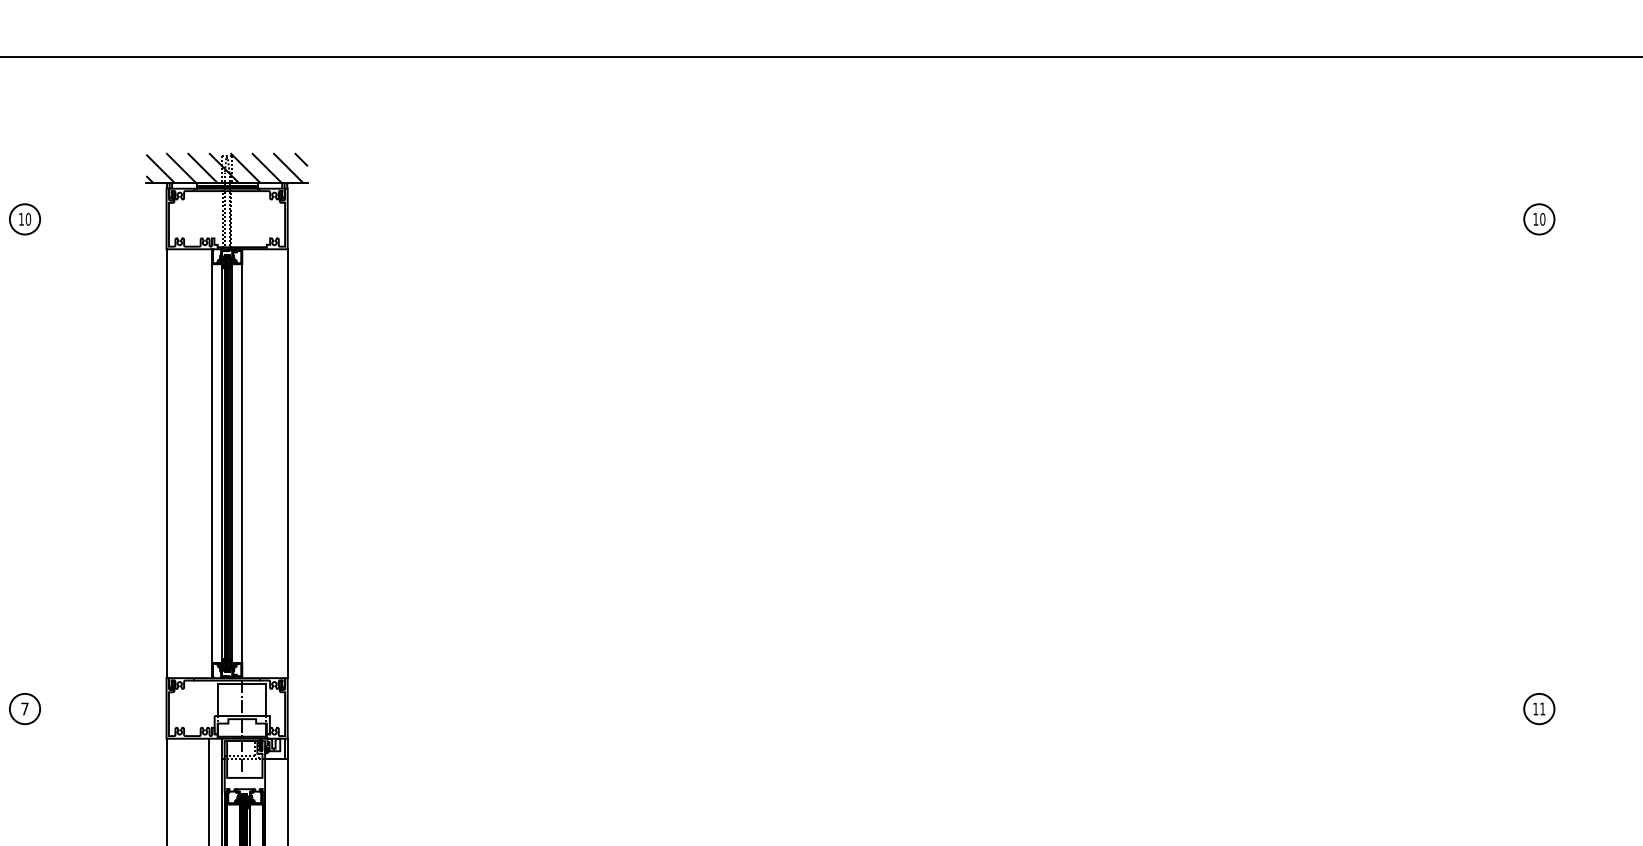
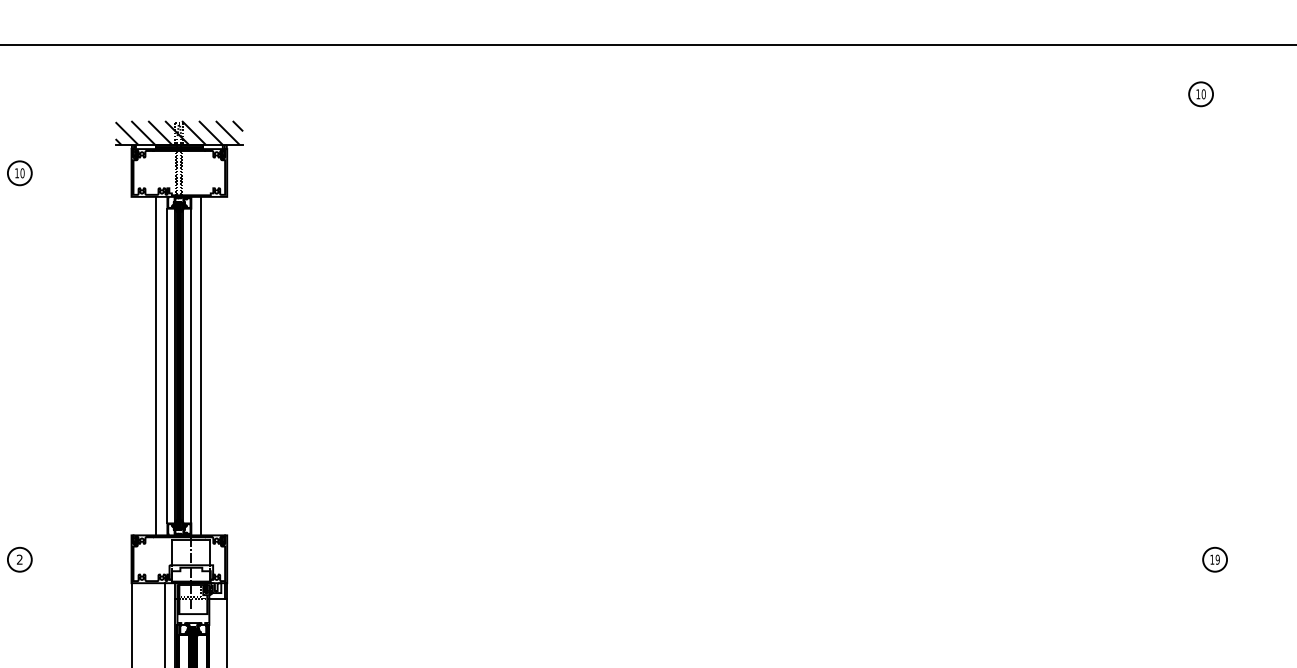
part: (1538, 219) -> (1200, 94), moved
line: (166, 462) -> (155, 365), moved
line: (288, 462) -> (201, 365), moved
text: (24, 708) -> (19, 559), 7 -> 2
text: (1542, 708) -> (1217, 559), 11 -> 19

